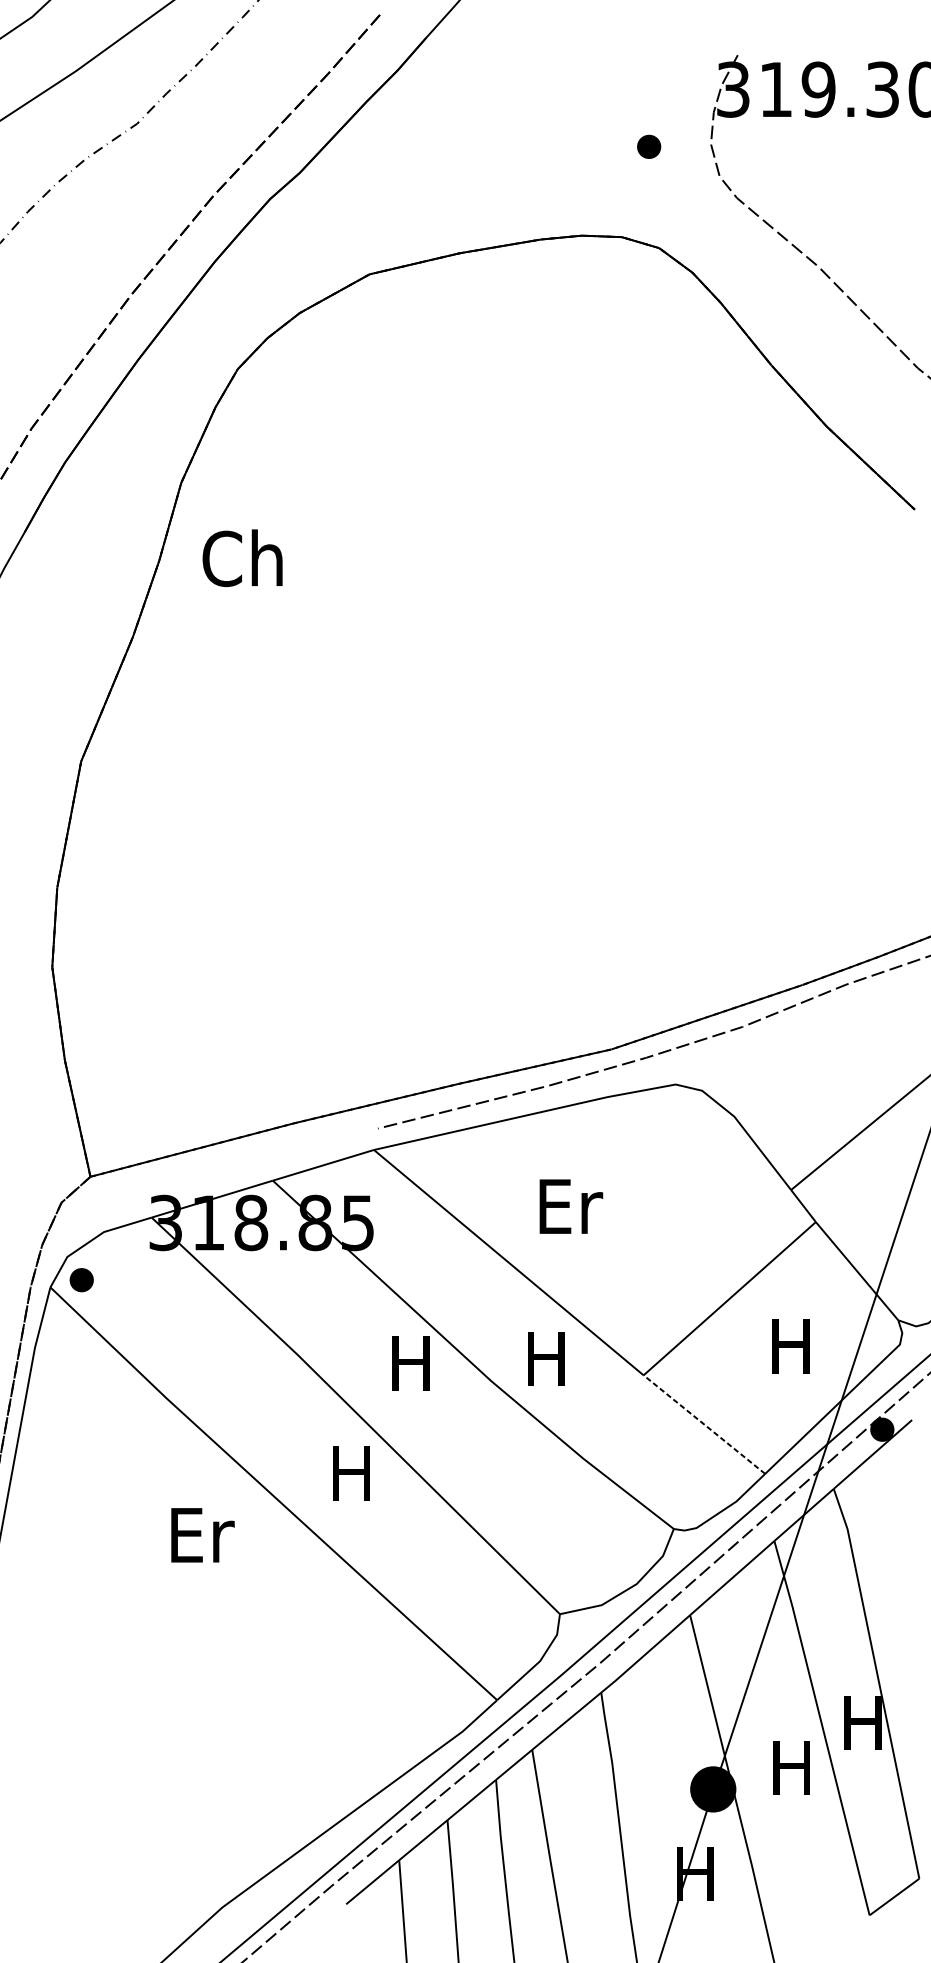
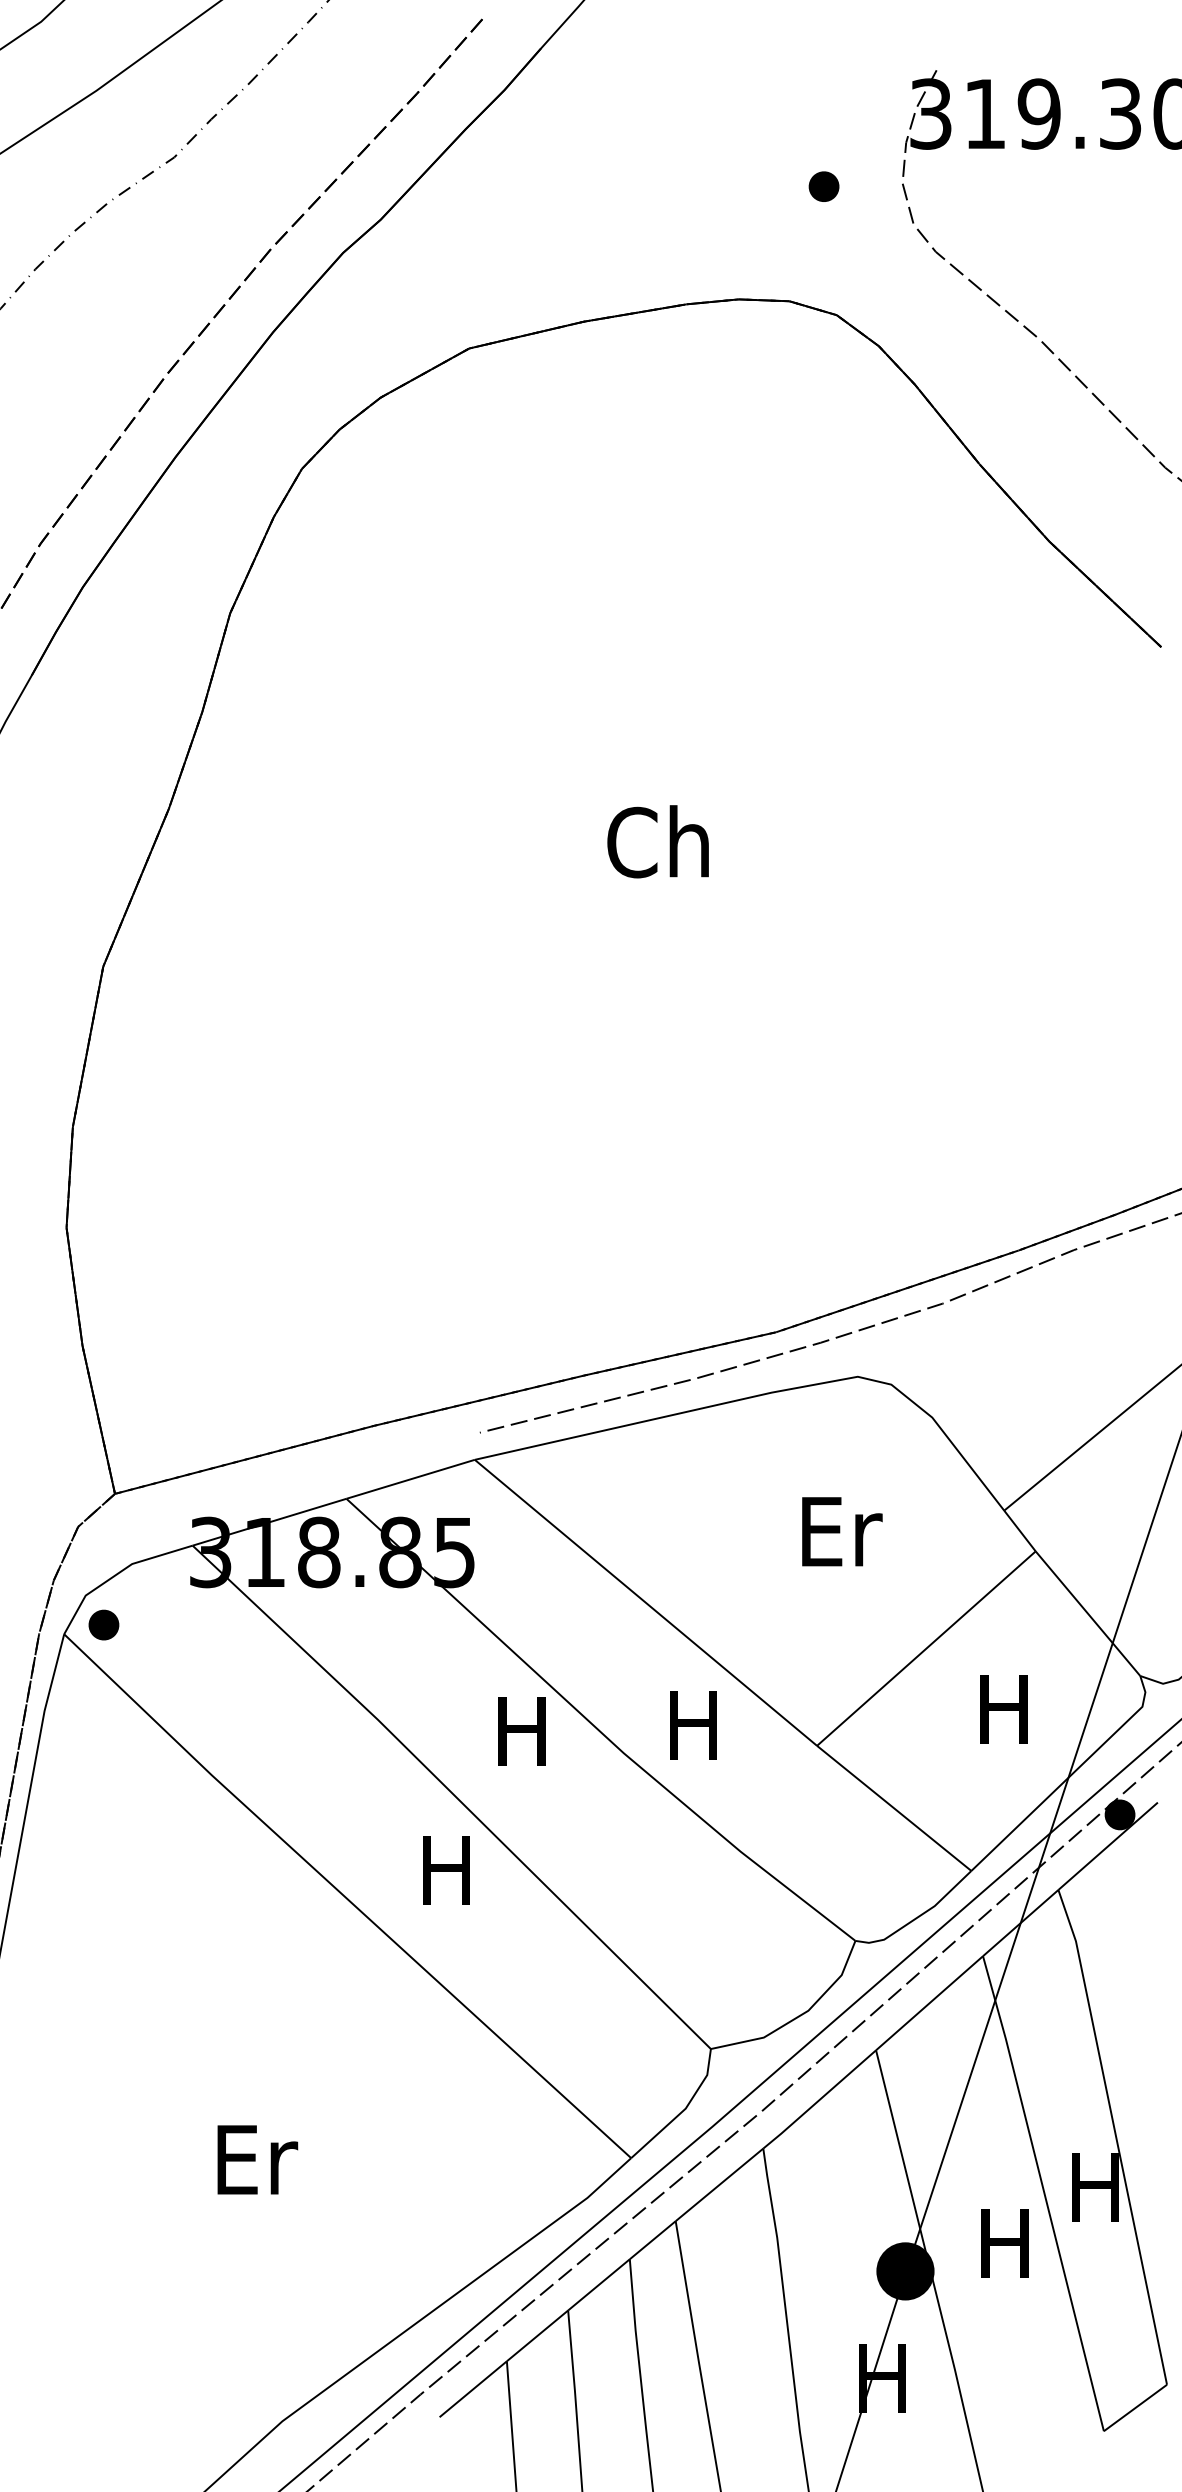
text: (242, 558) -> (657, 841), moved
text: (571, 1206) -> (842, 1531), moved
line: (703, 1424) -> (893, 1808), dashed -> solid
text: (202, 1534) -> (257, 2159), moved

